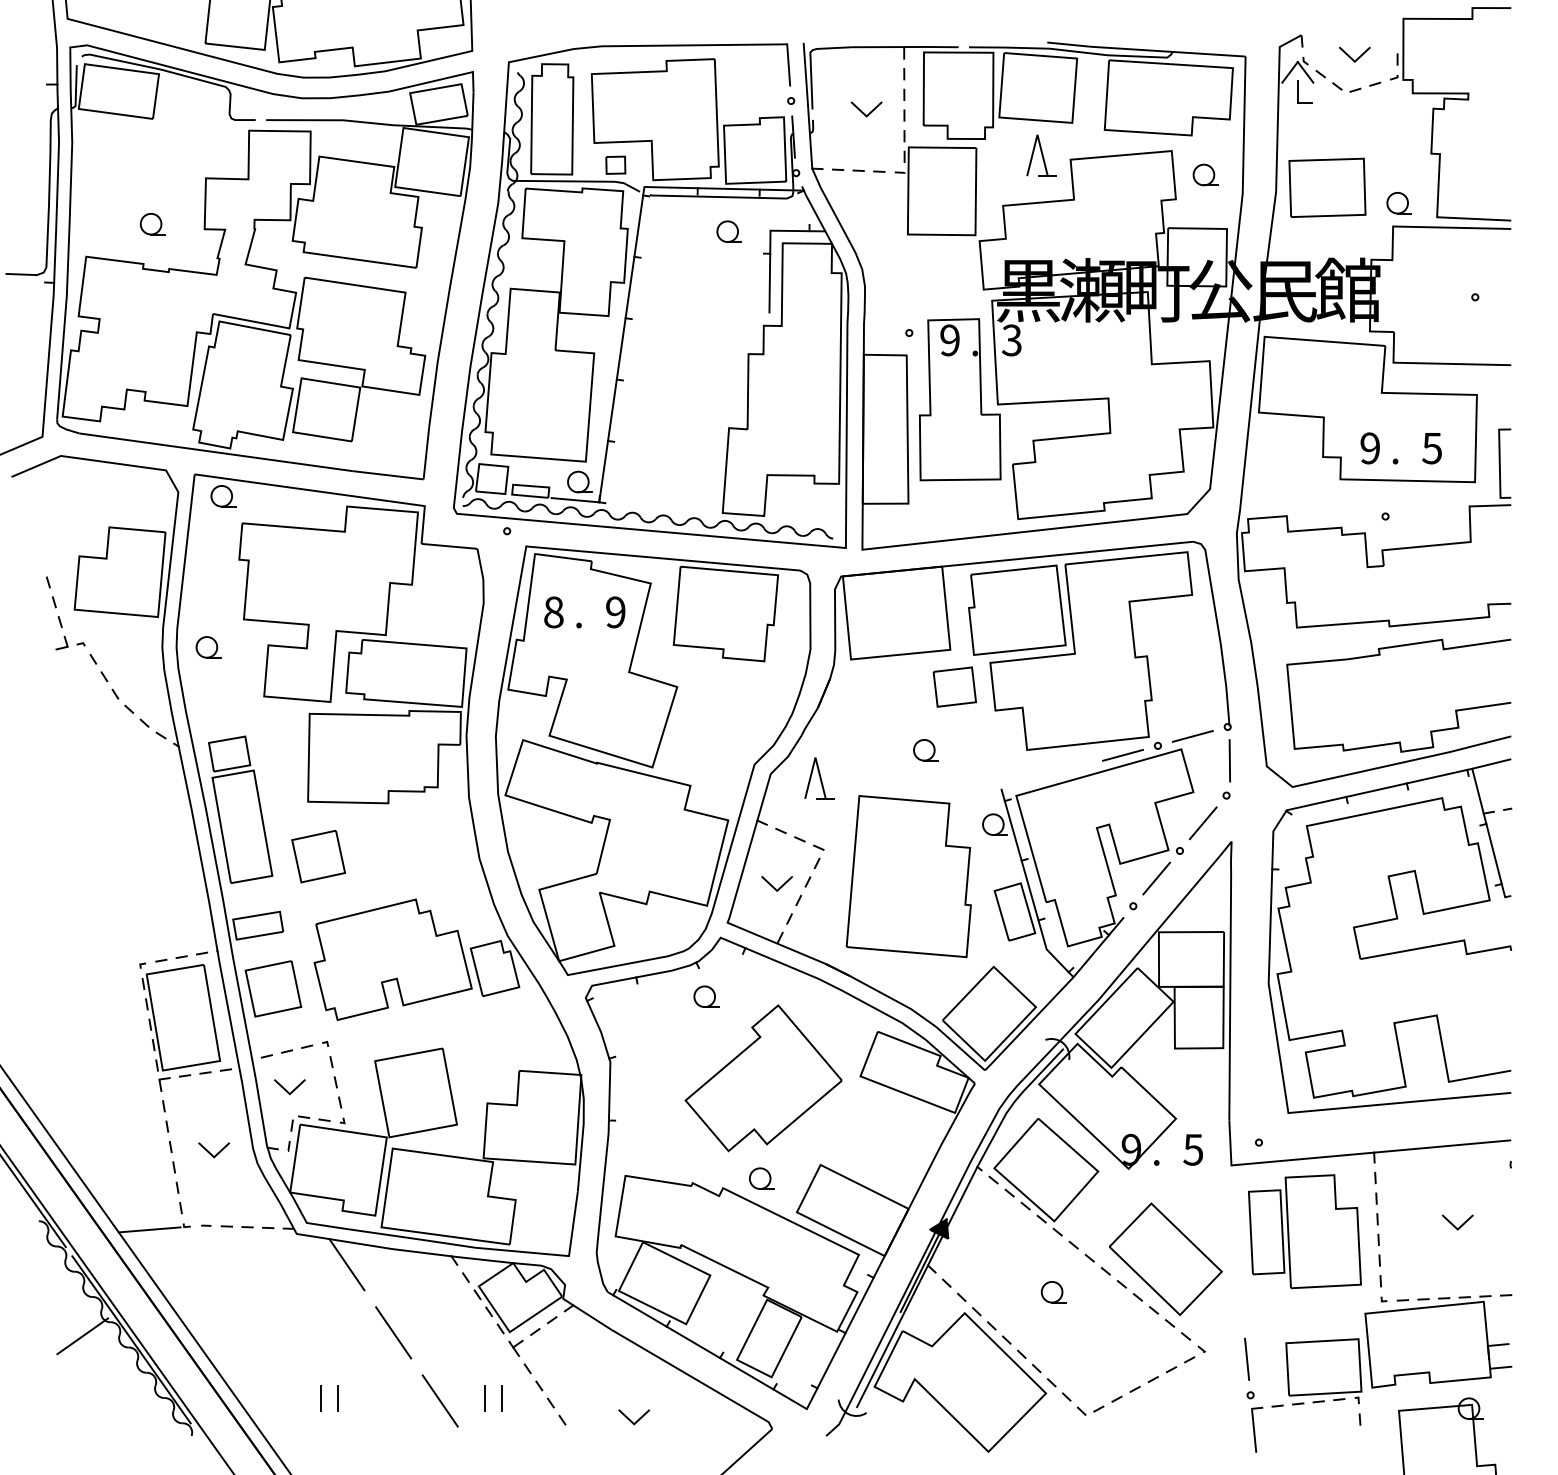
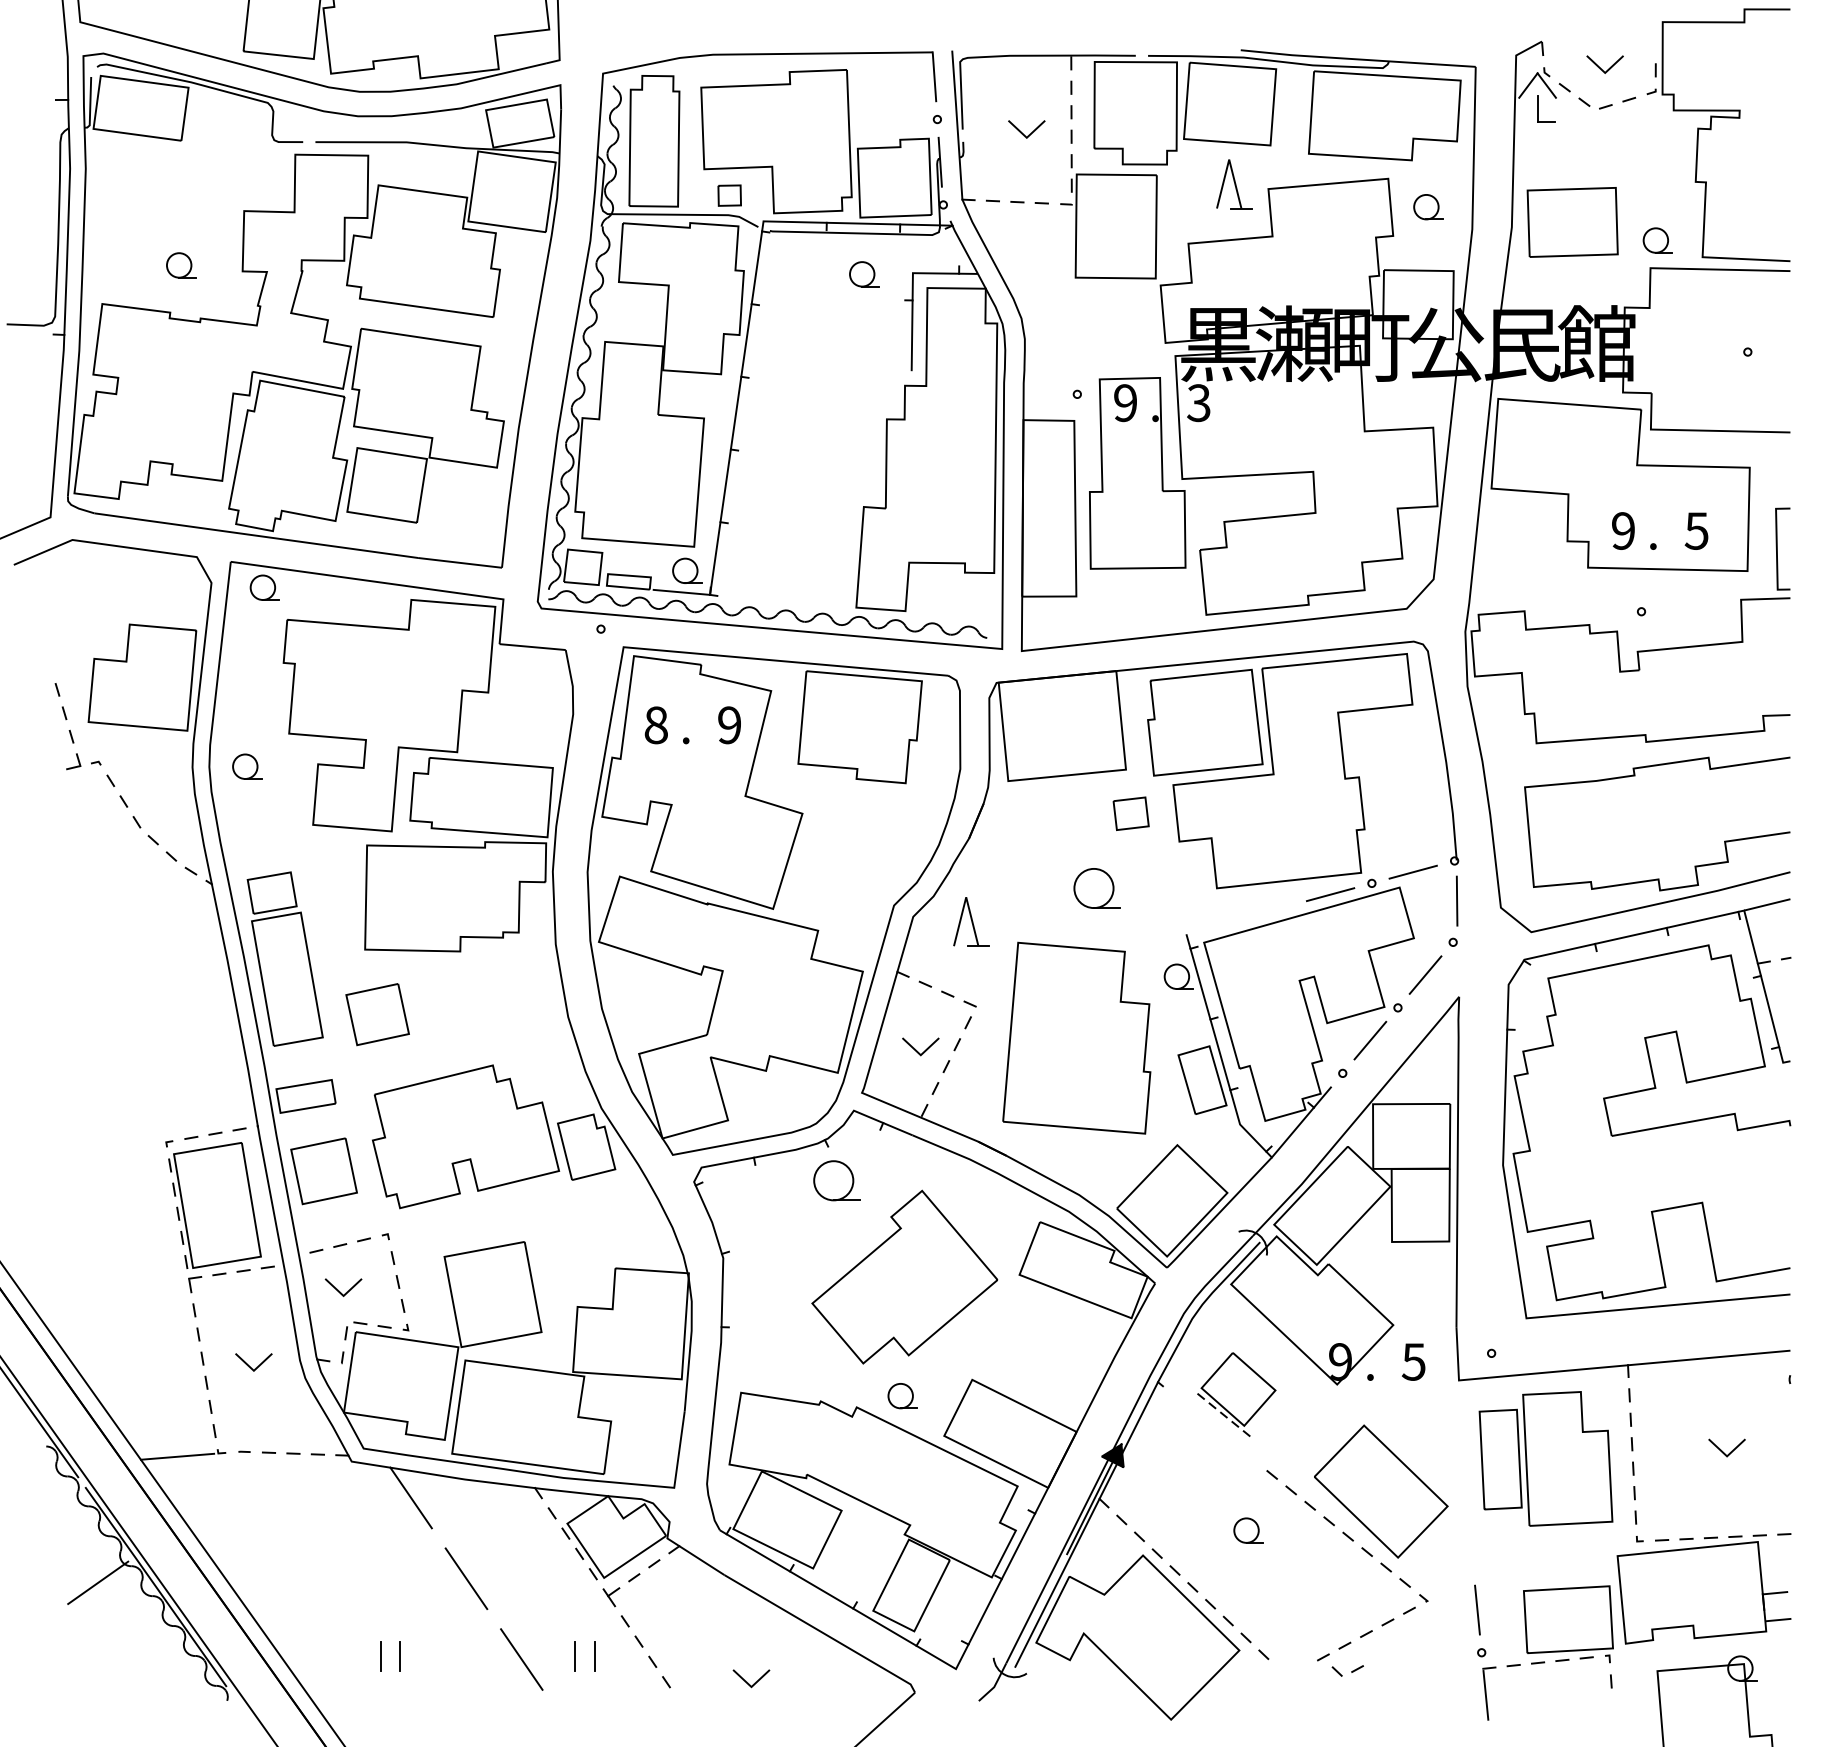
part: (954, 686) -> (1130, 813), size x0.7
part: (925, 750) -> (1096, 888), size x1.6
part: (706, 996) -> (837, 1180), size x1.6
part: (1043, 1177) -> (1236, 1394), size x0.6
part: (1090, 1410) -> (1347, 1670), moved

